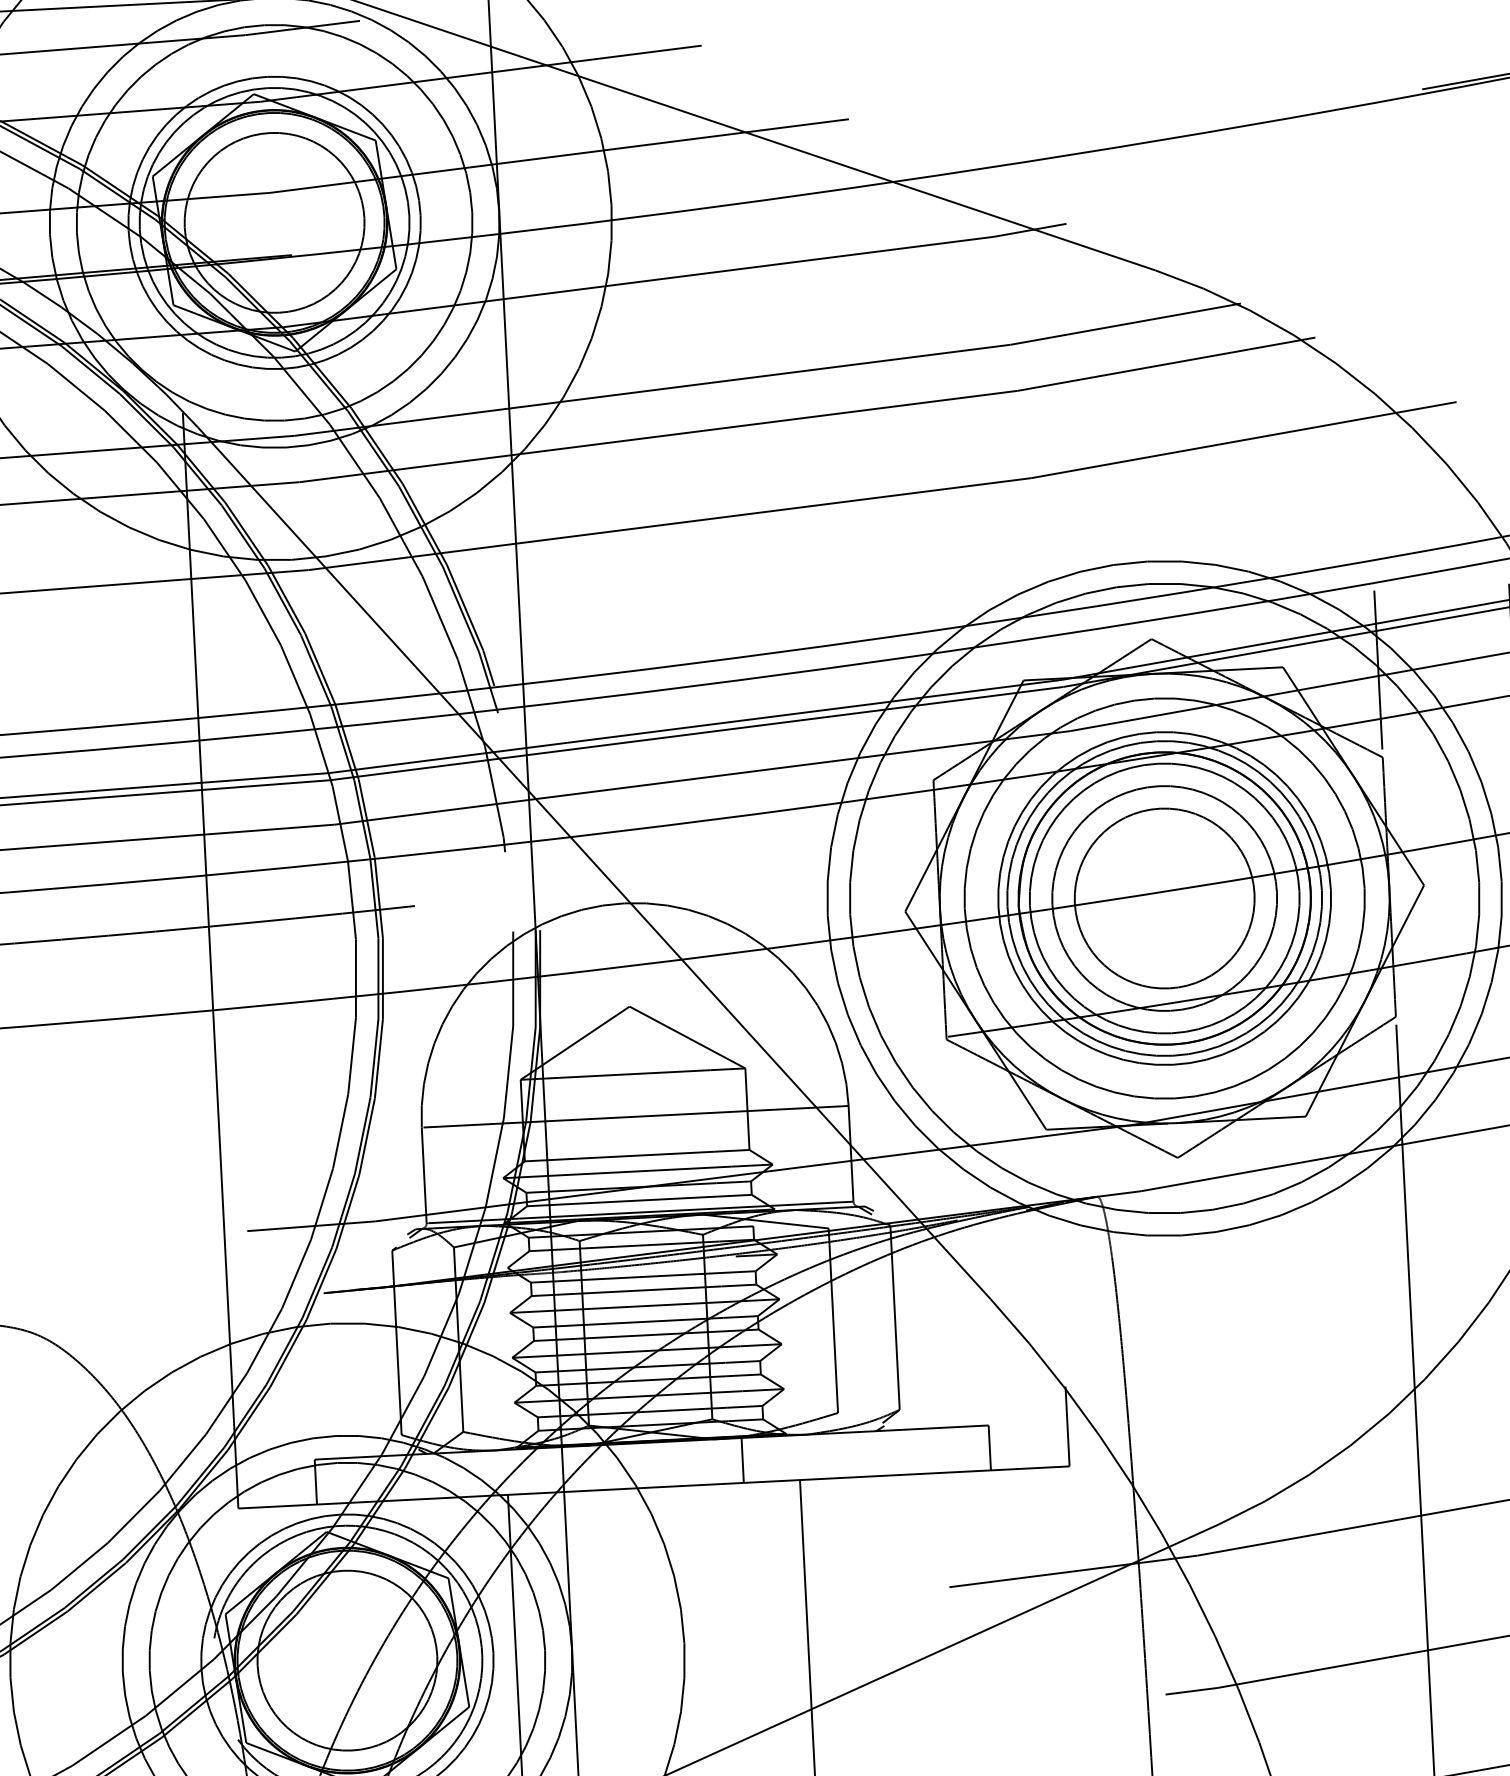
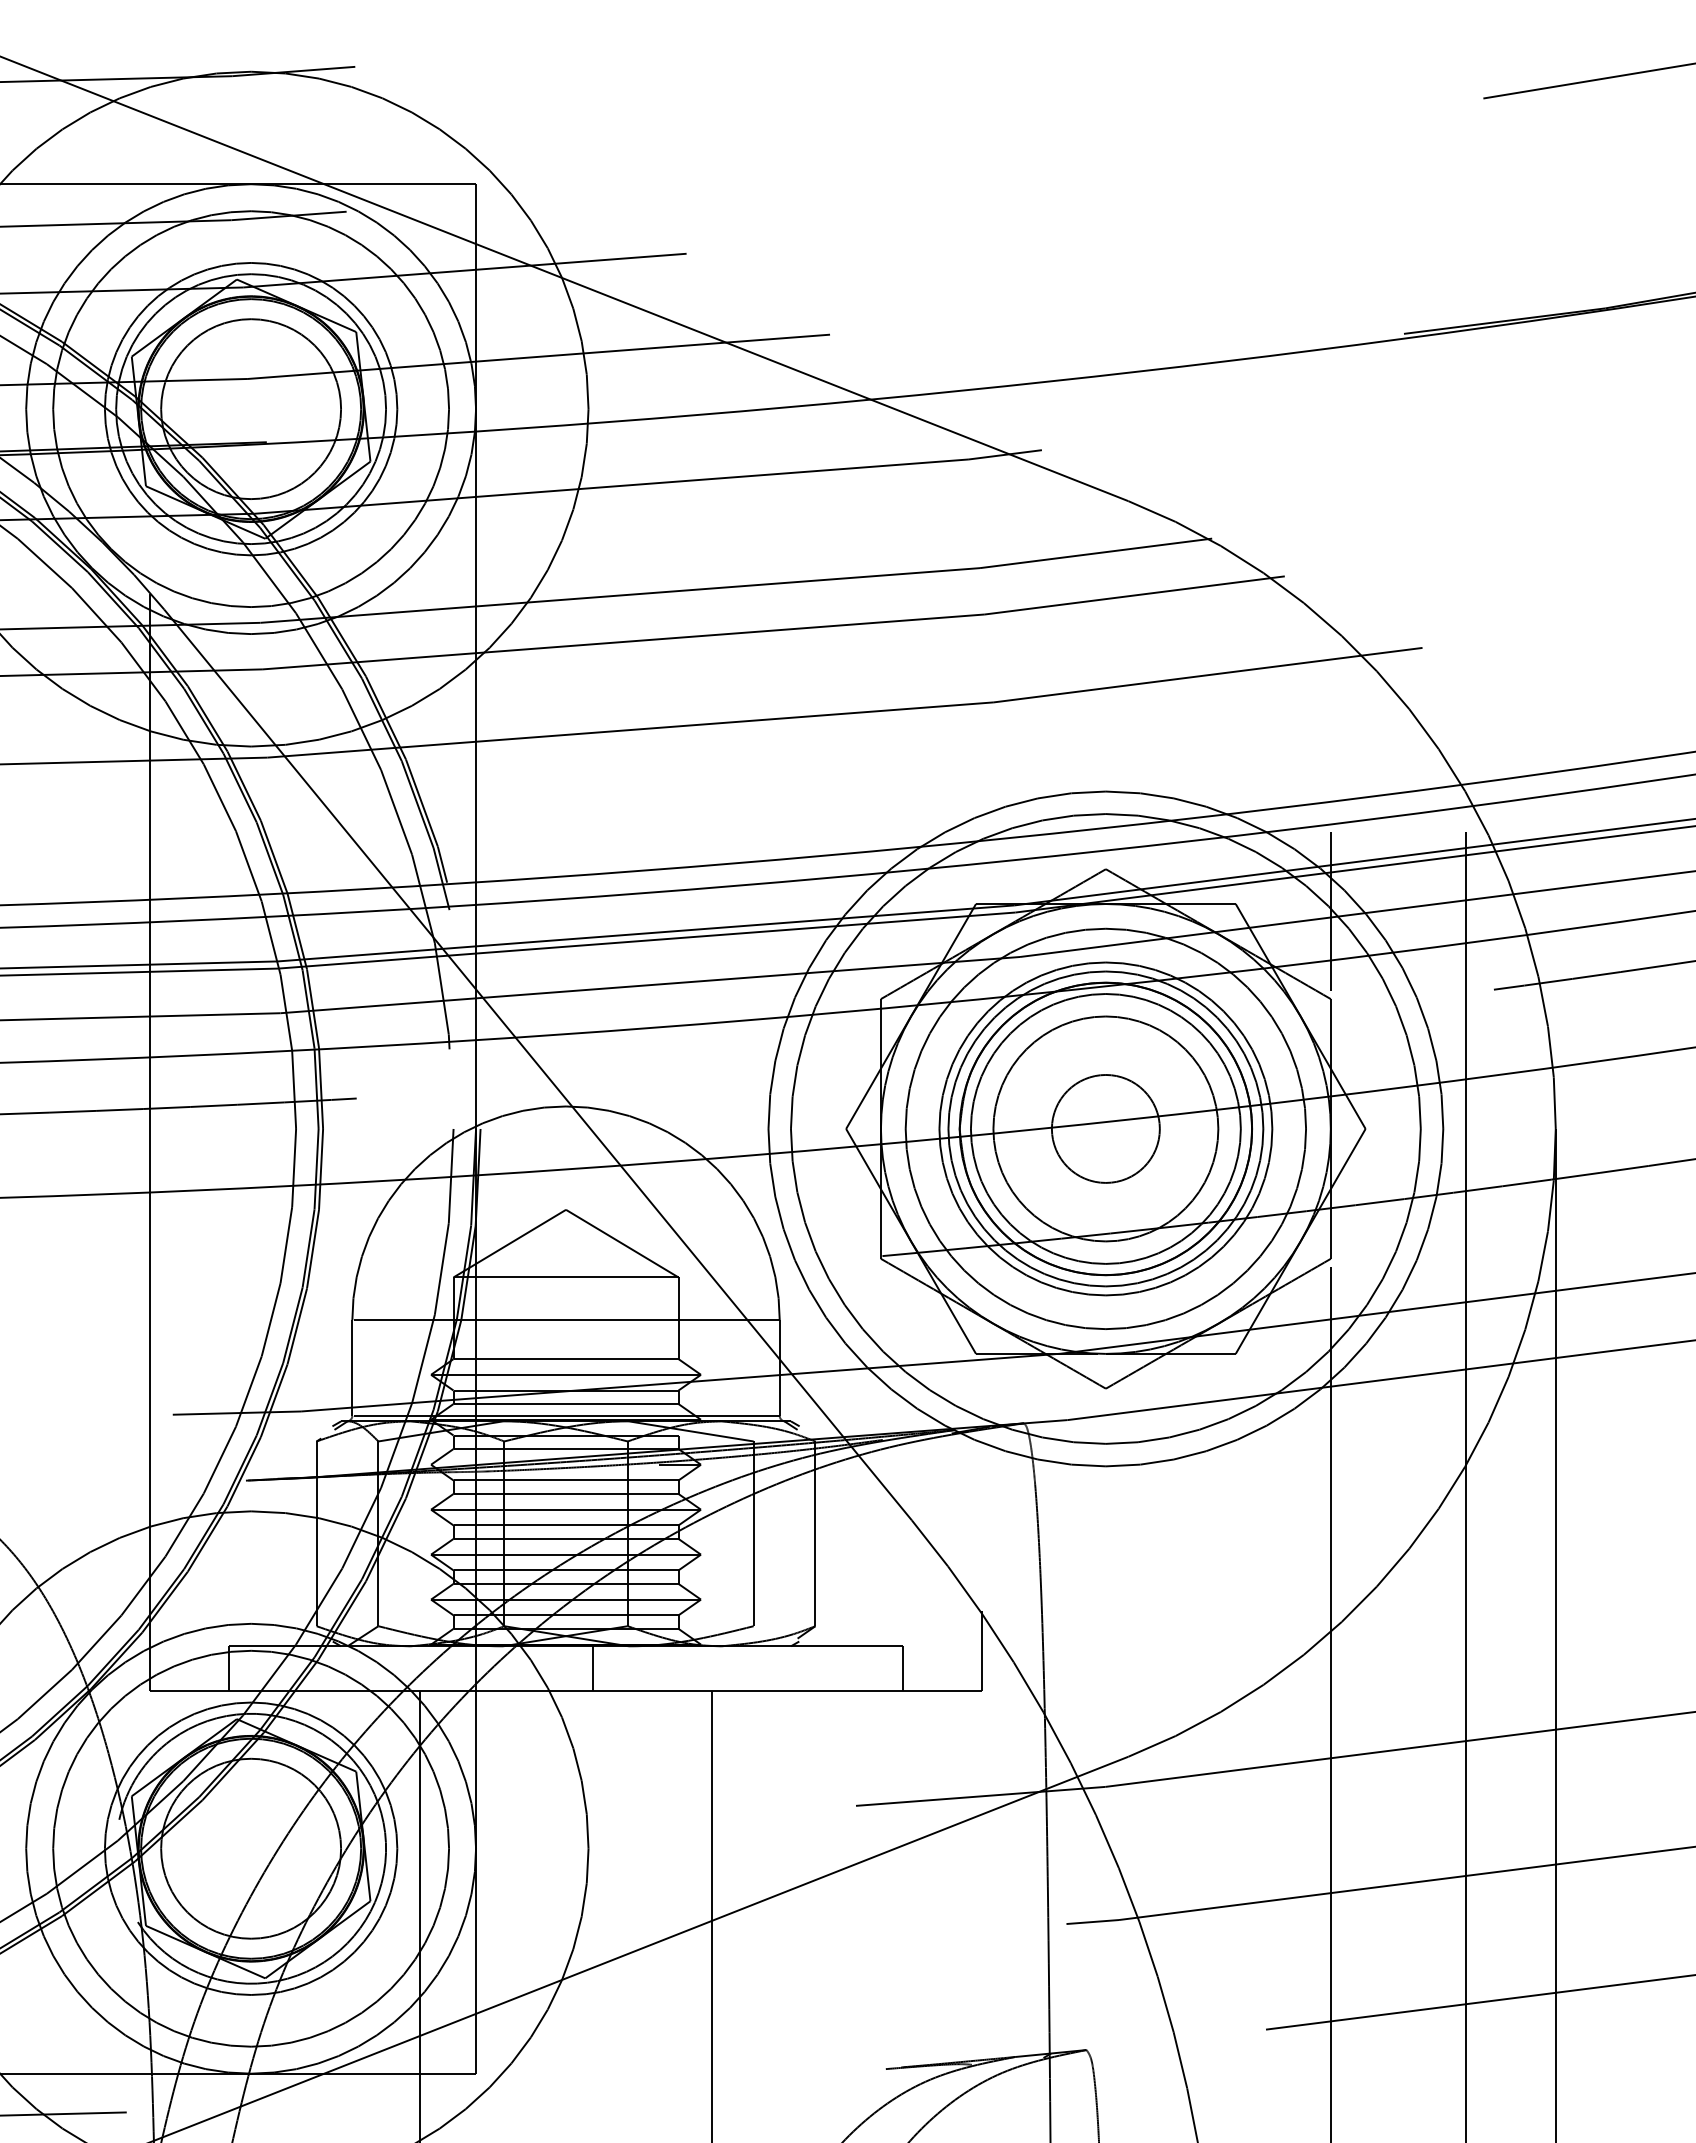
circle: (1164, 898) -> (1105, 1128), size x0.6
line: (743, 1460) -> (593, 1668), moved

